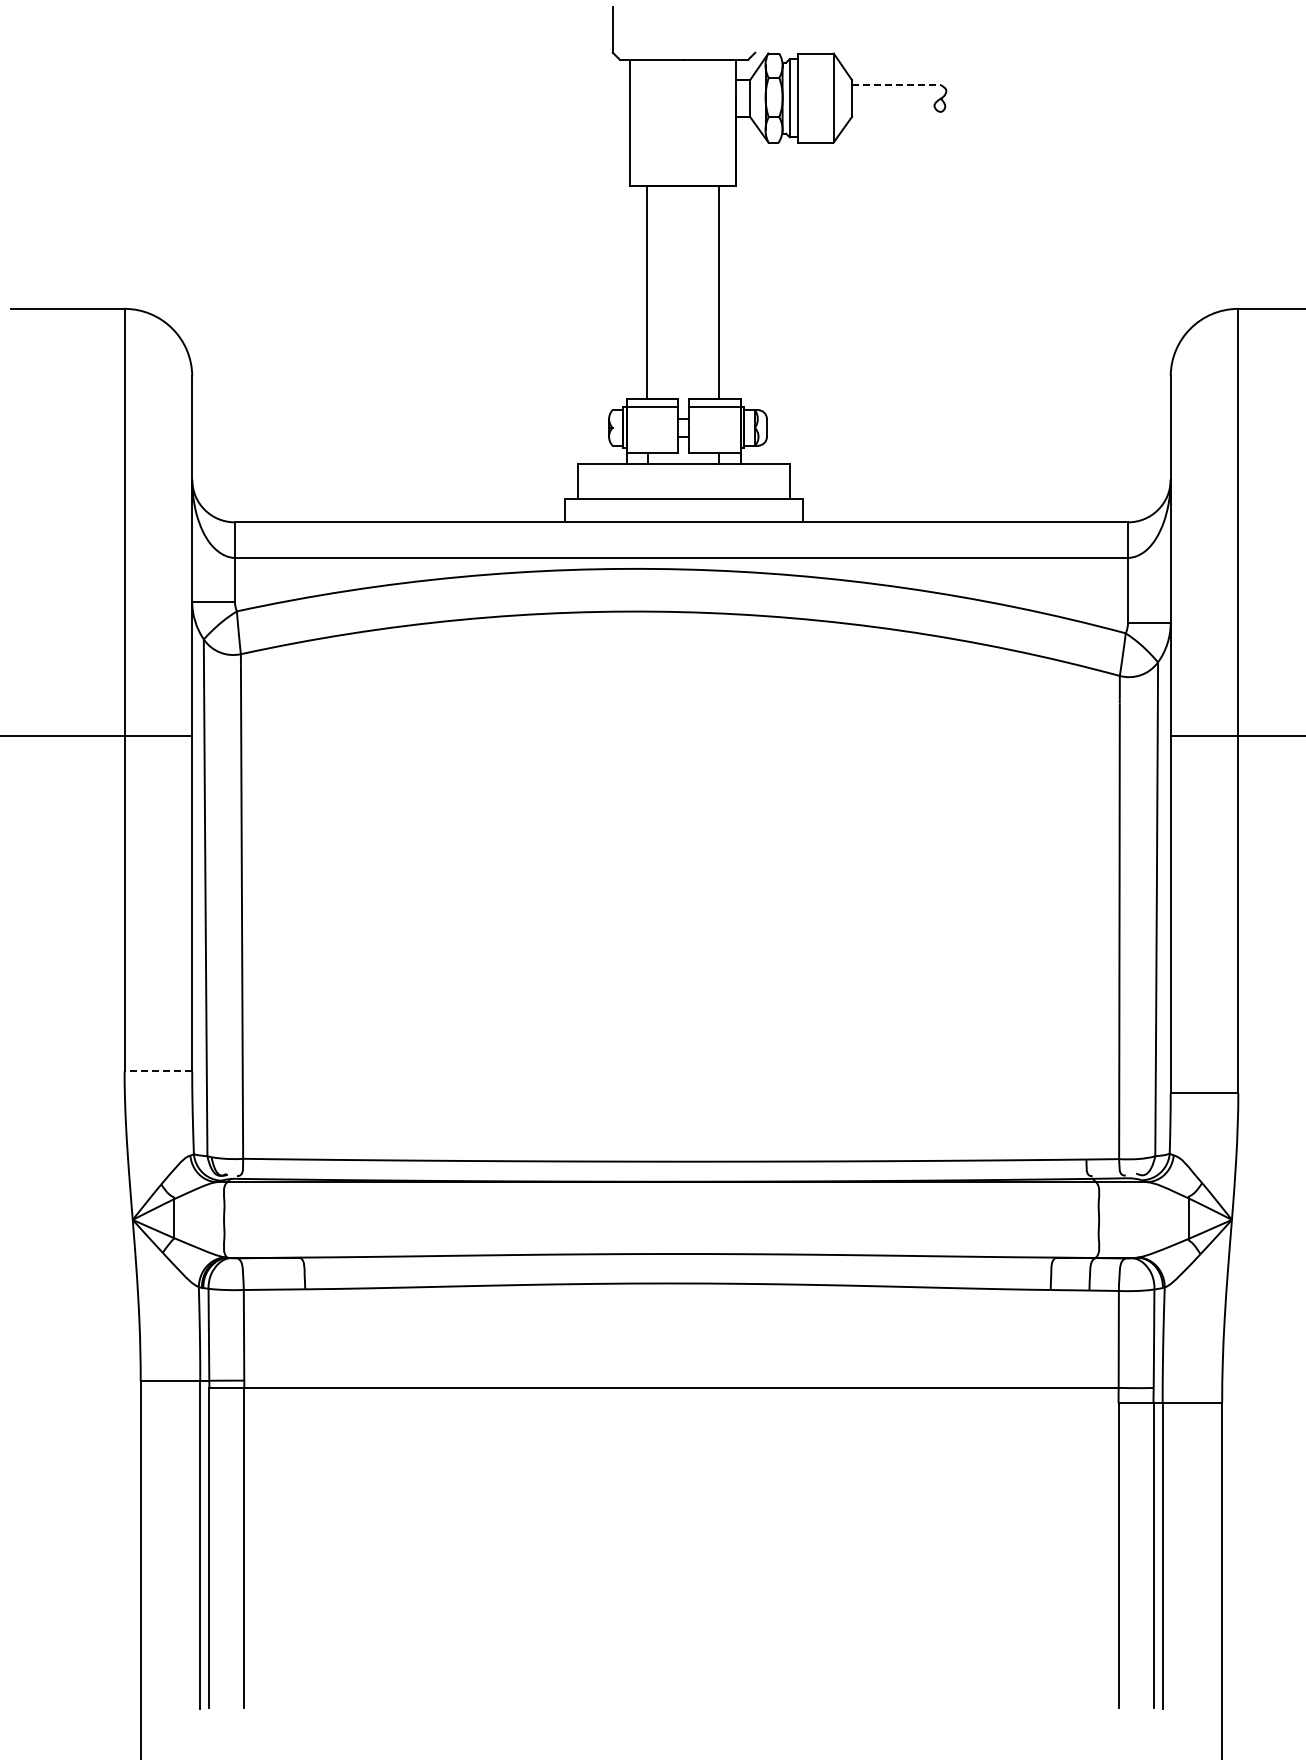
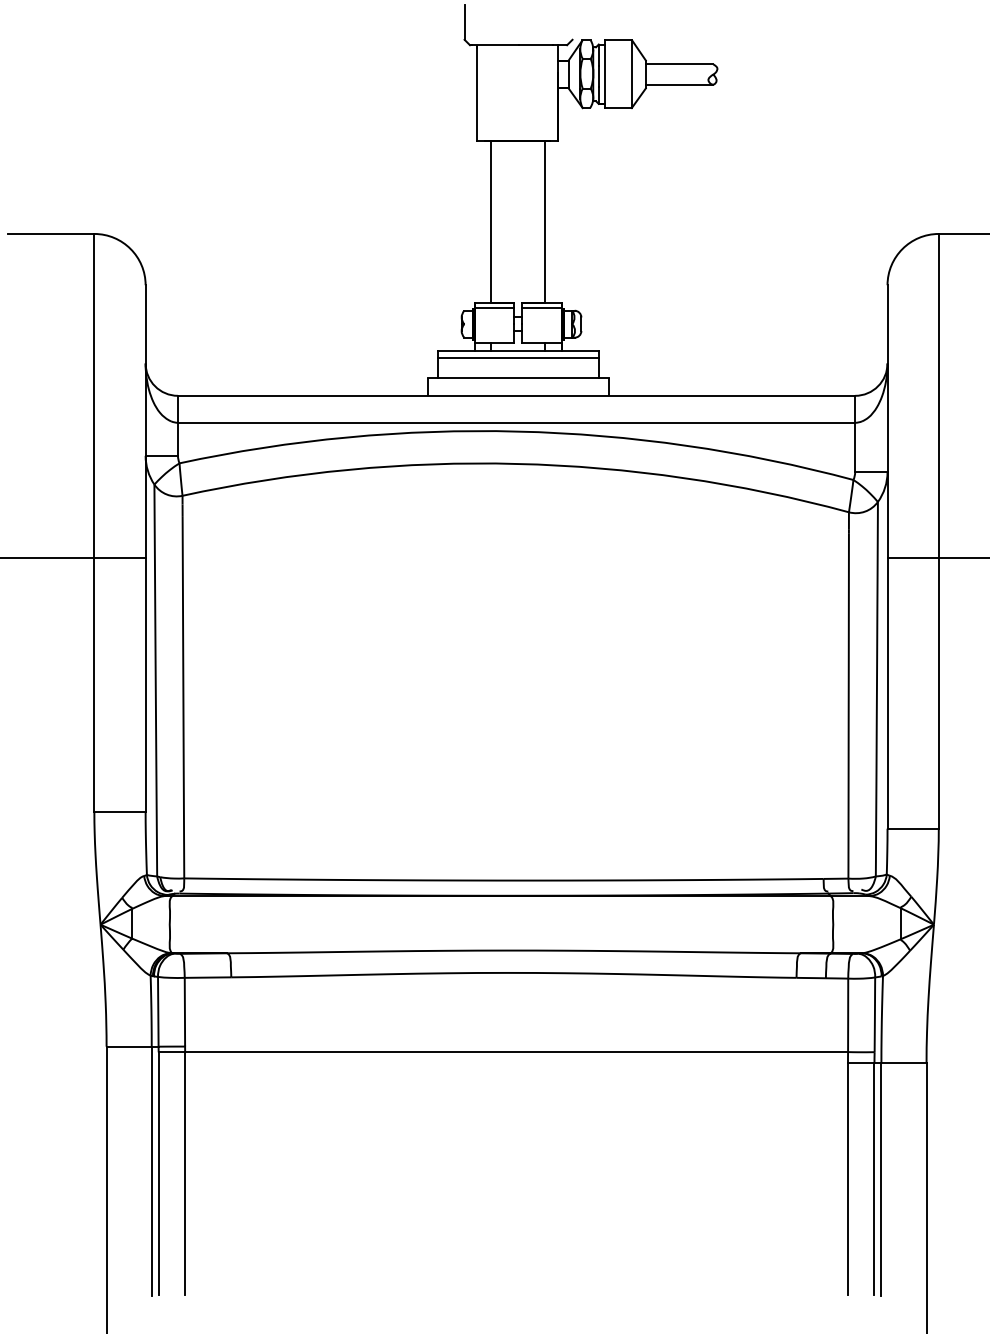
line: (896, 85) -> (679, 64), dashed -> solid
line: (896, 111) -> (679, 84), added
line: (683, 471) -> (518, 357), added
line: (158, 1071) -> (120, 812), dashed -> solid

